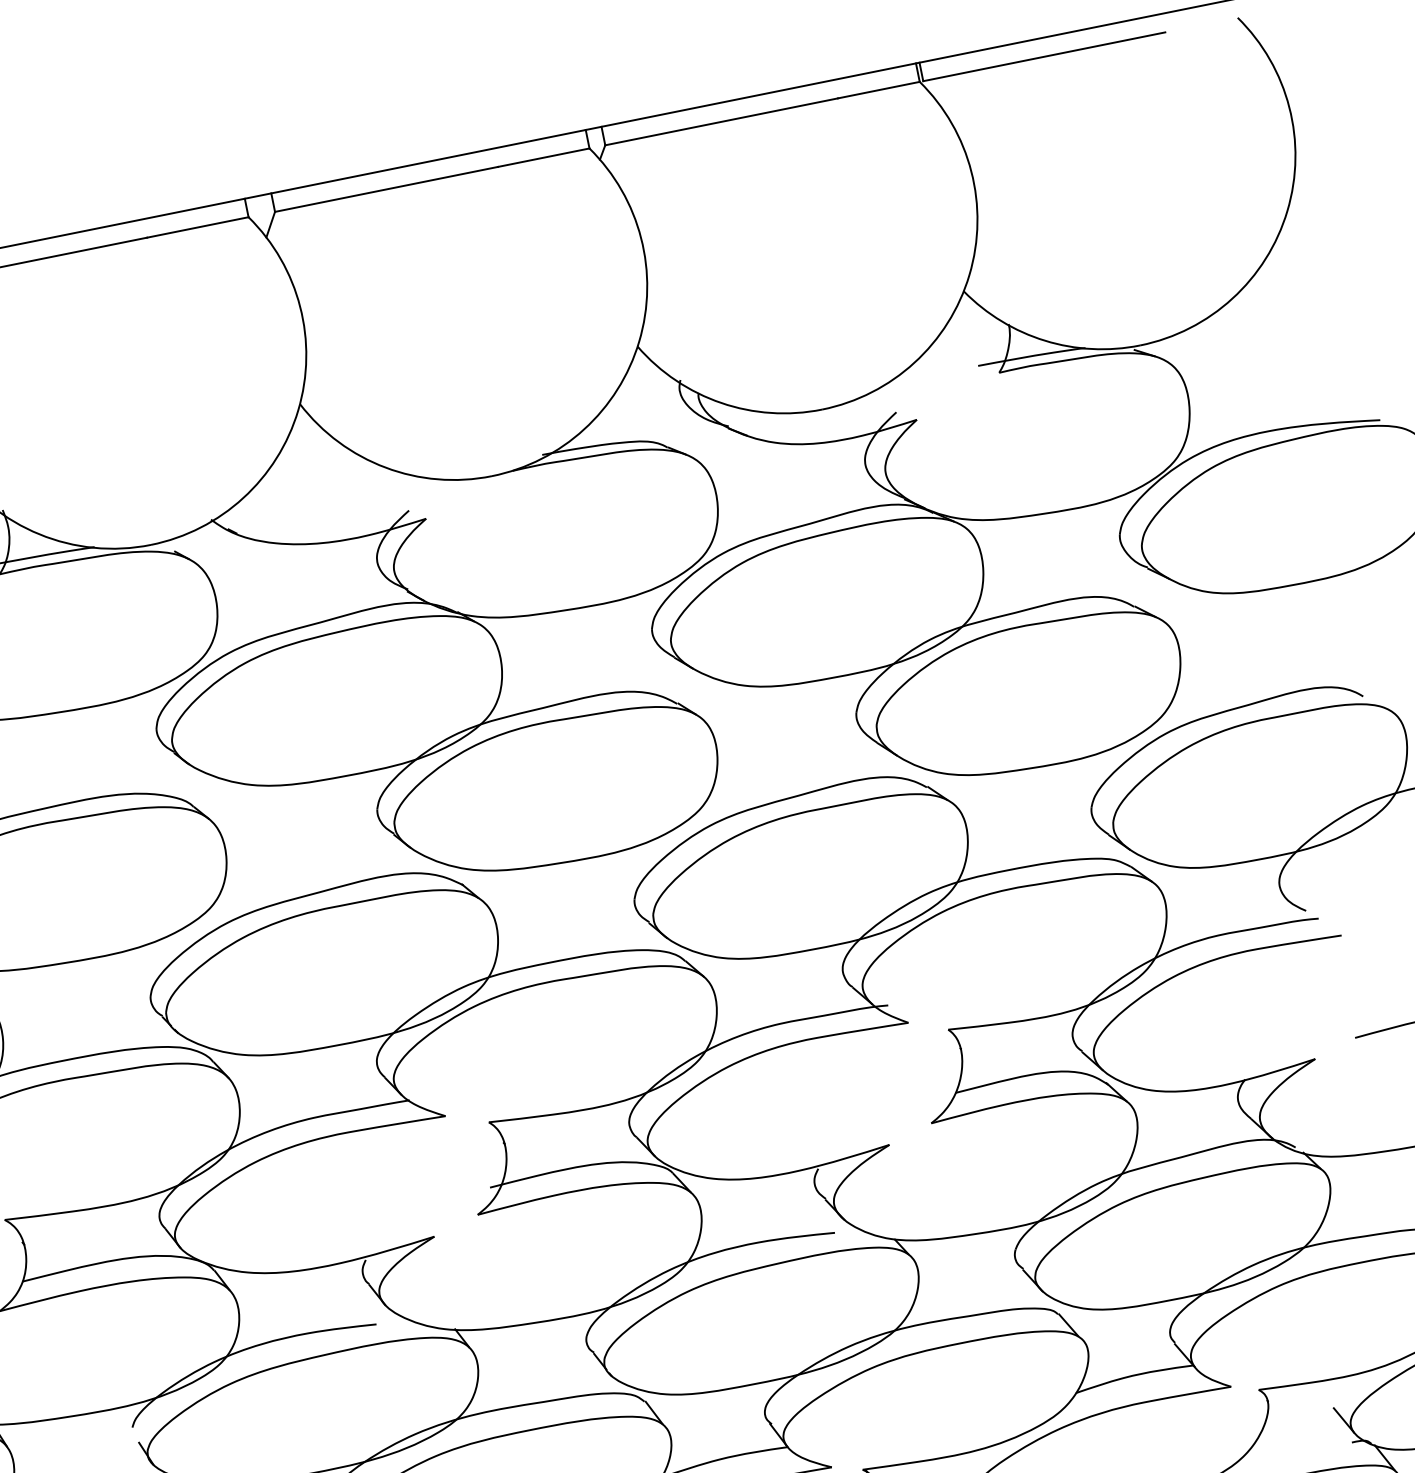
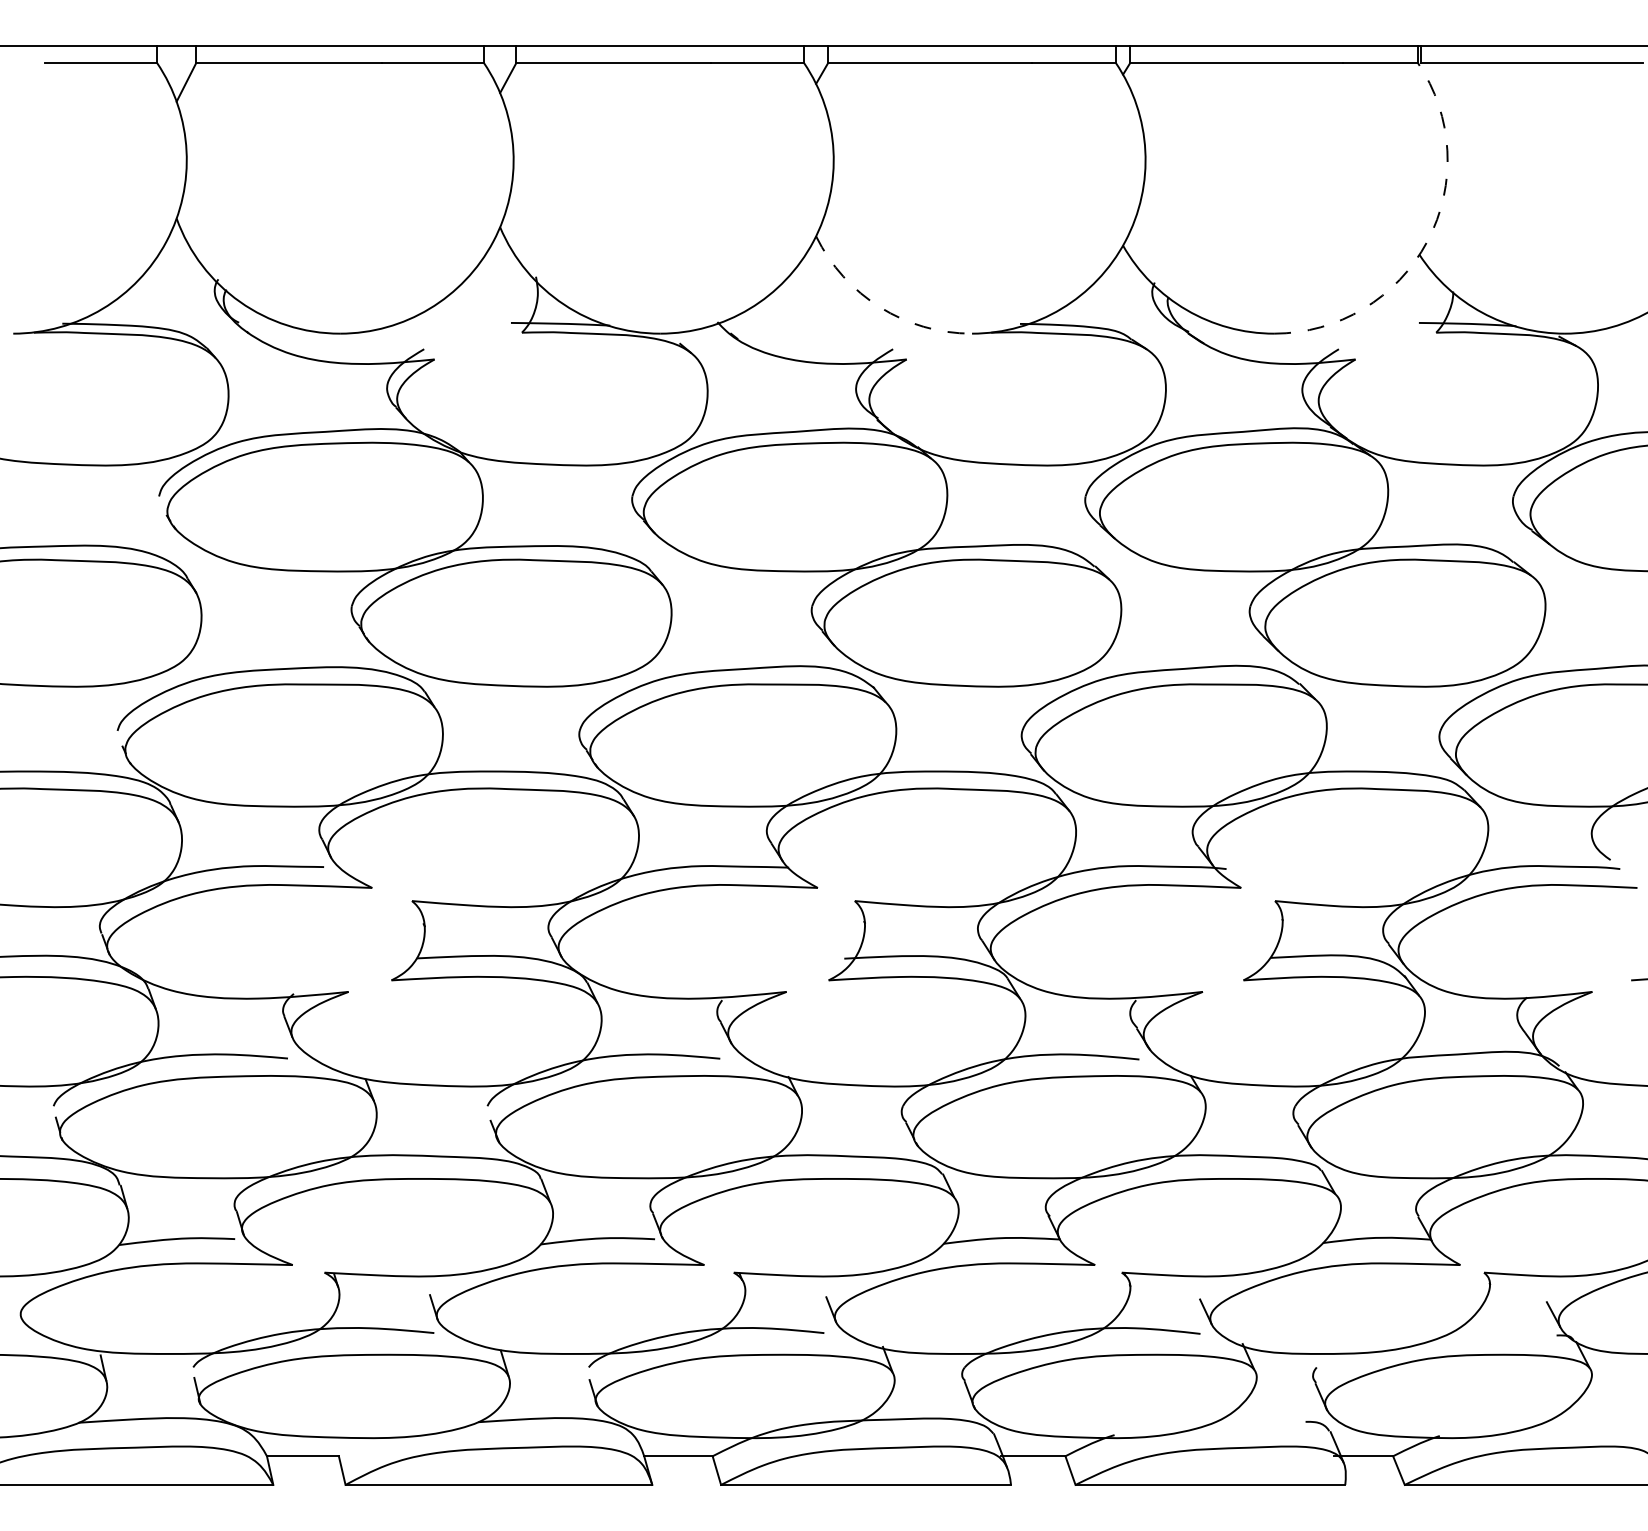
arc: (969, 274) -> (1427, 241), solid -> dashed
arc: (386, 467) -> (880, 307), solid -> dashed

